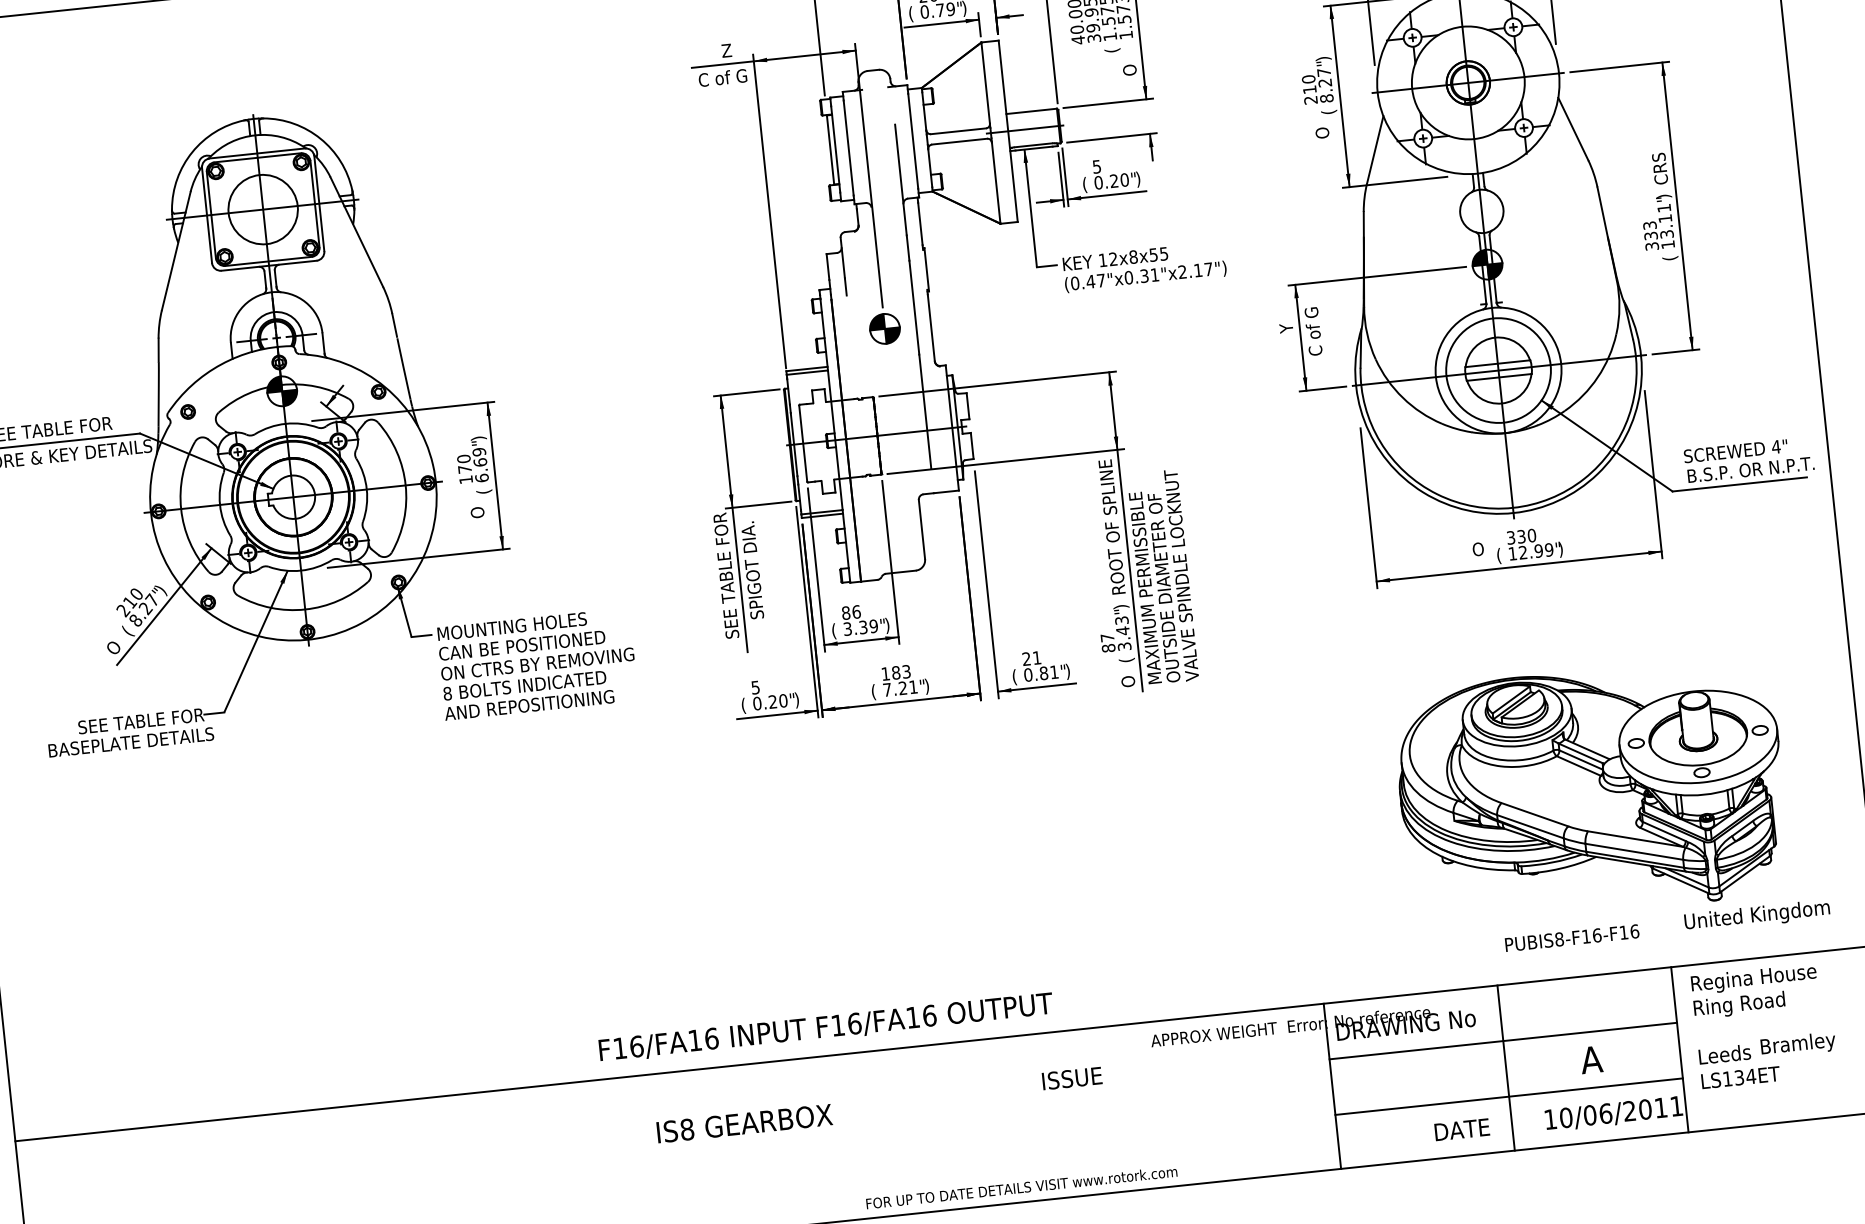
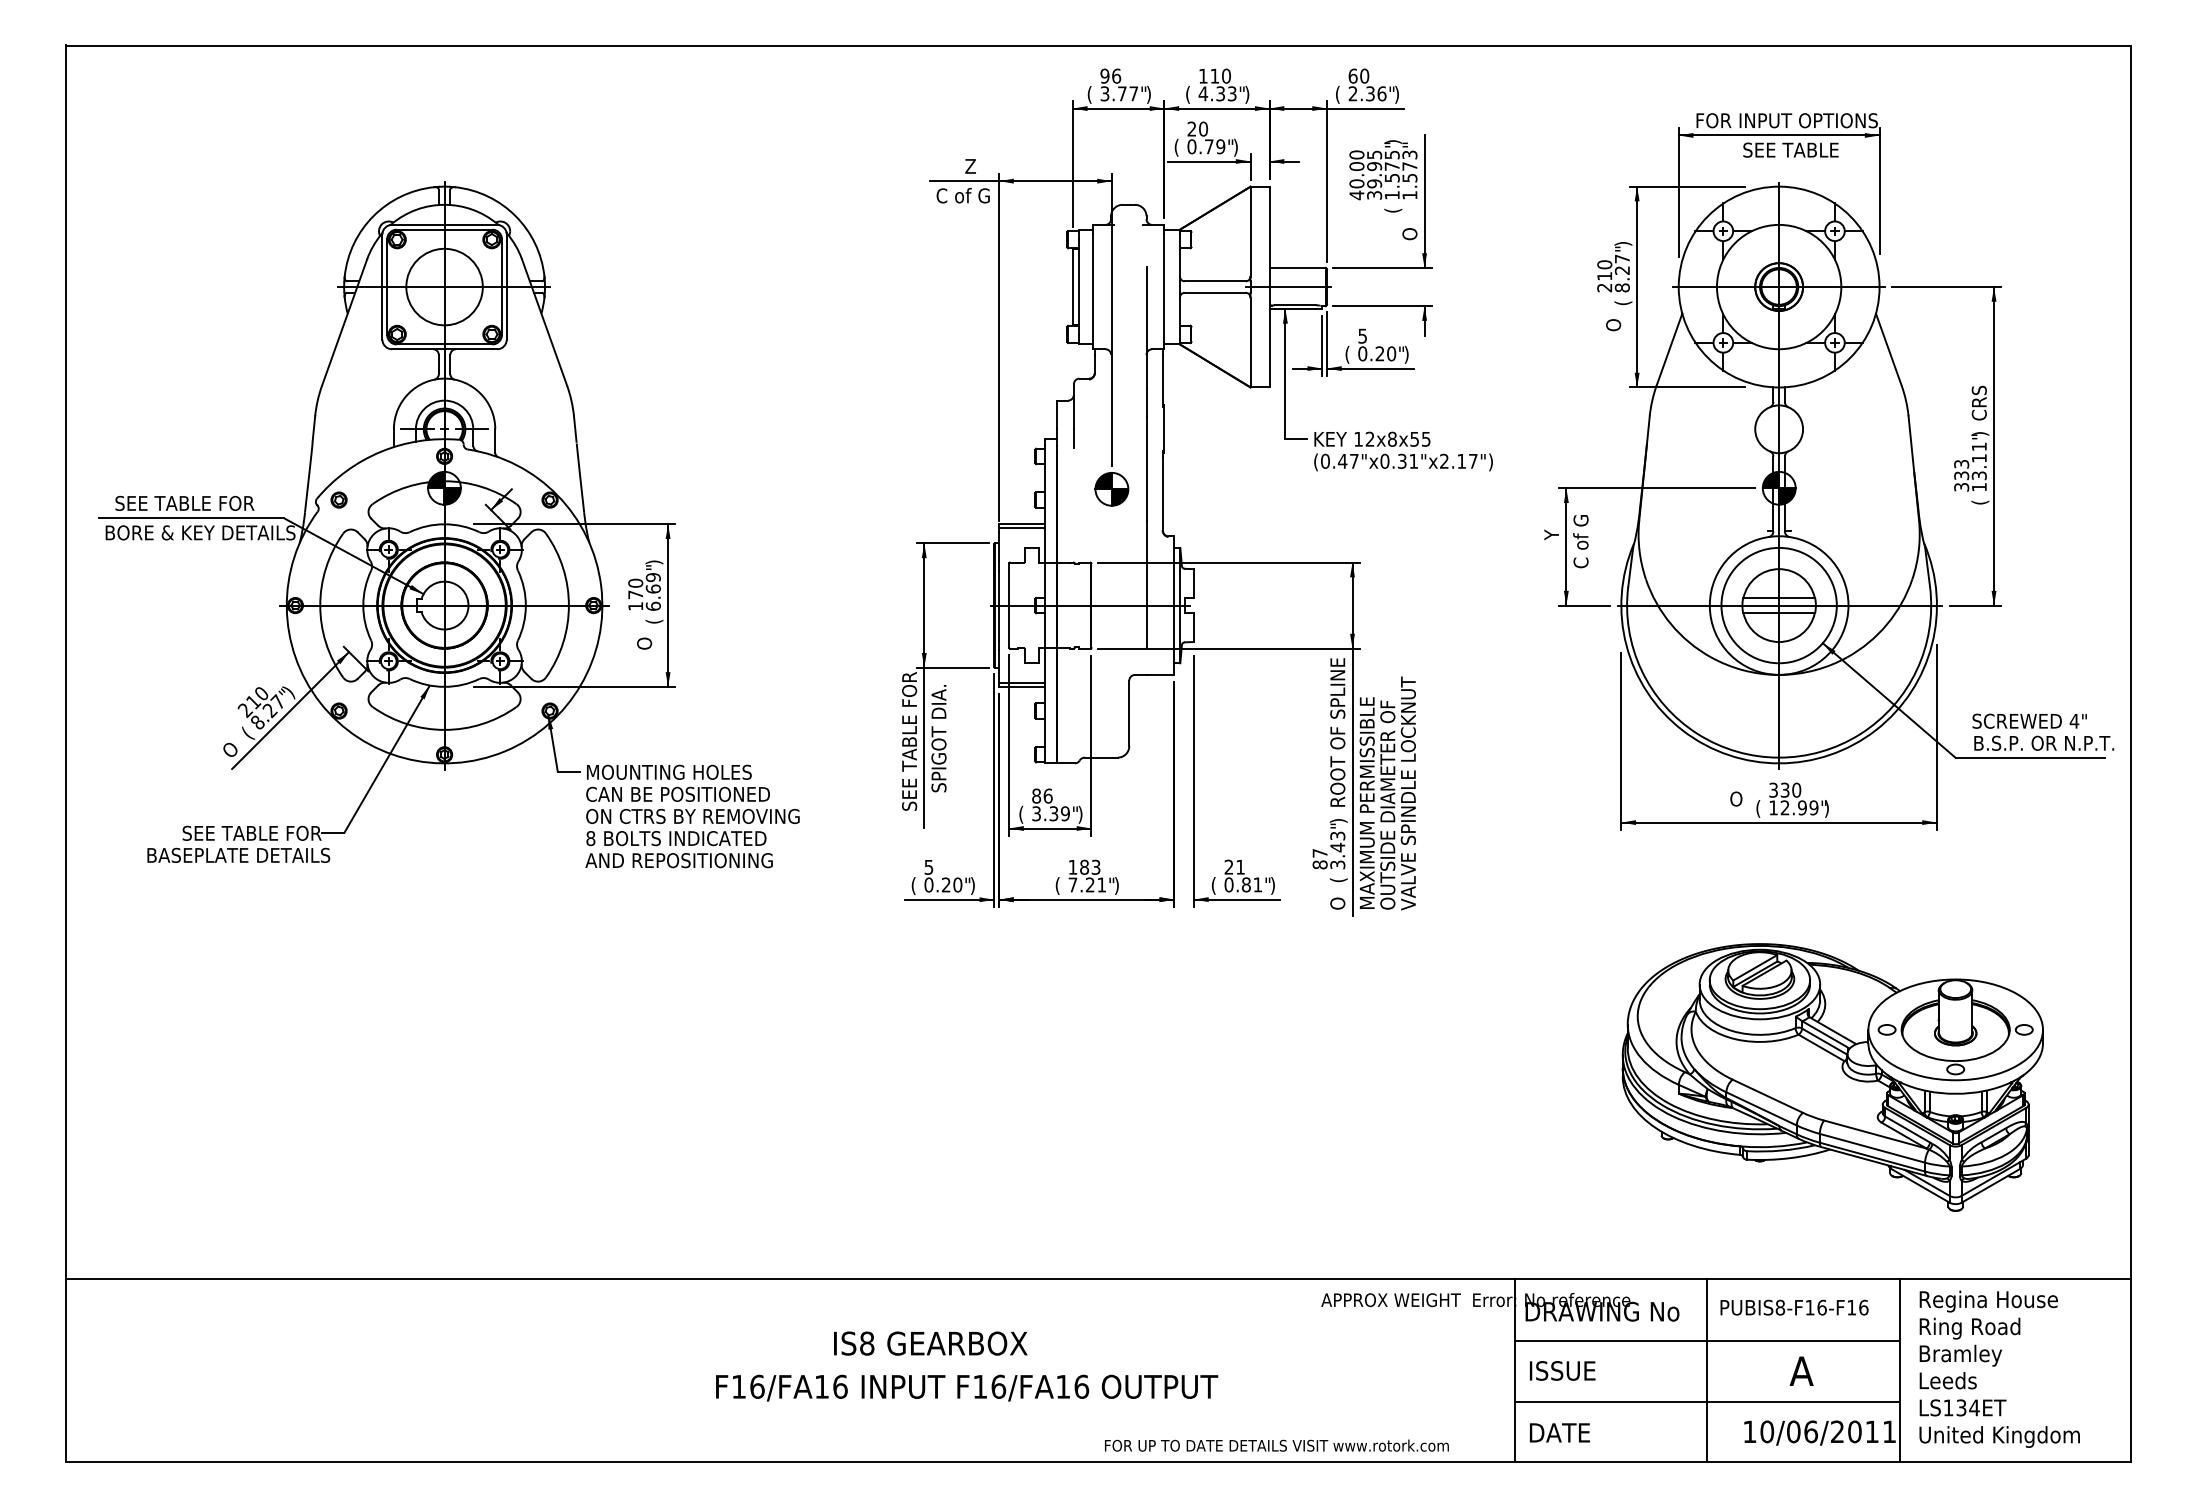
text: (1757, 915) -> (1999, 1436), moved
text: (1572, 937) -> (1794, 1307), moved
text: (826, 1027) -> (967, 1387), moved
text: (1797, 1044) -> (1960, 1355), moved
text: (1072, 1078) -> (1562, 1370), moved
text: (744, 1123) -> (930, 1343), moved
text: (1461, 1129) -> (1559, 1432), moved
text: (1021, 1187) -> (1276, 1445), moved

